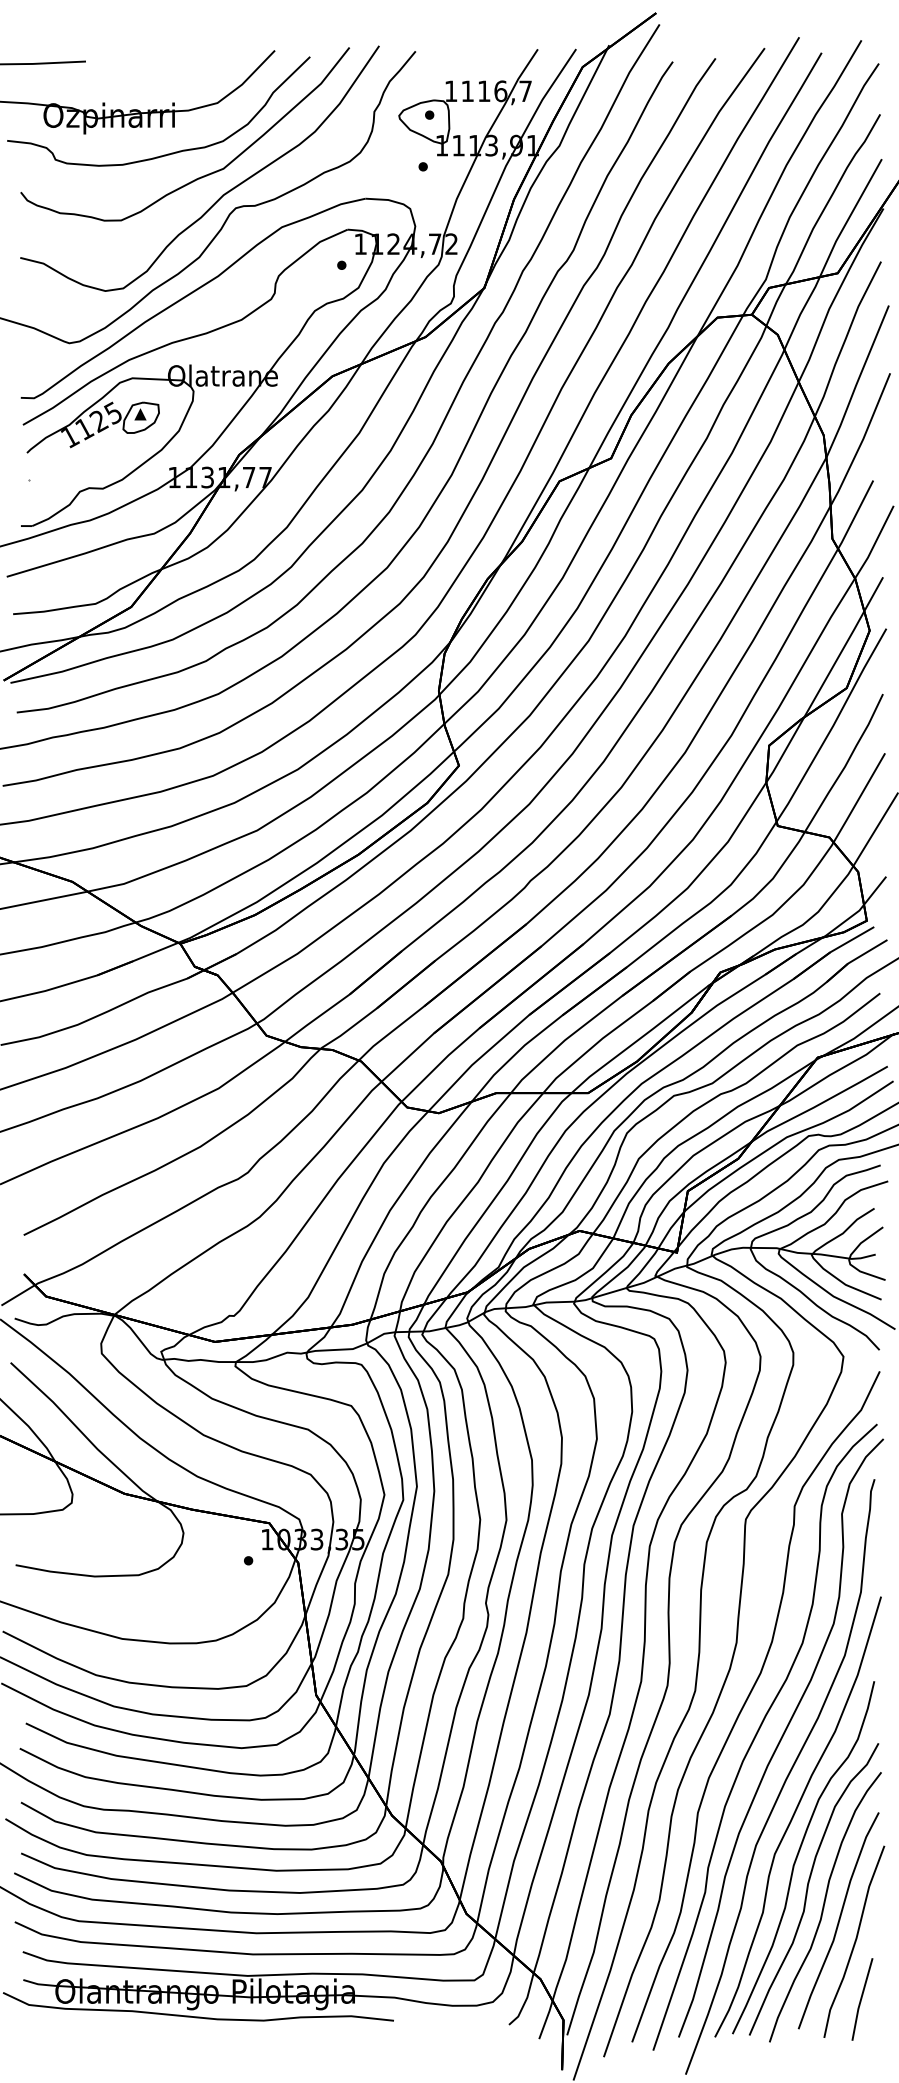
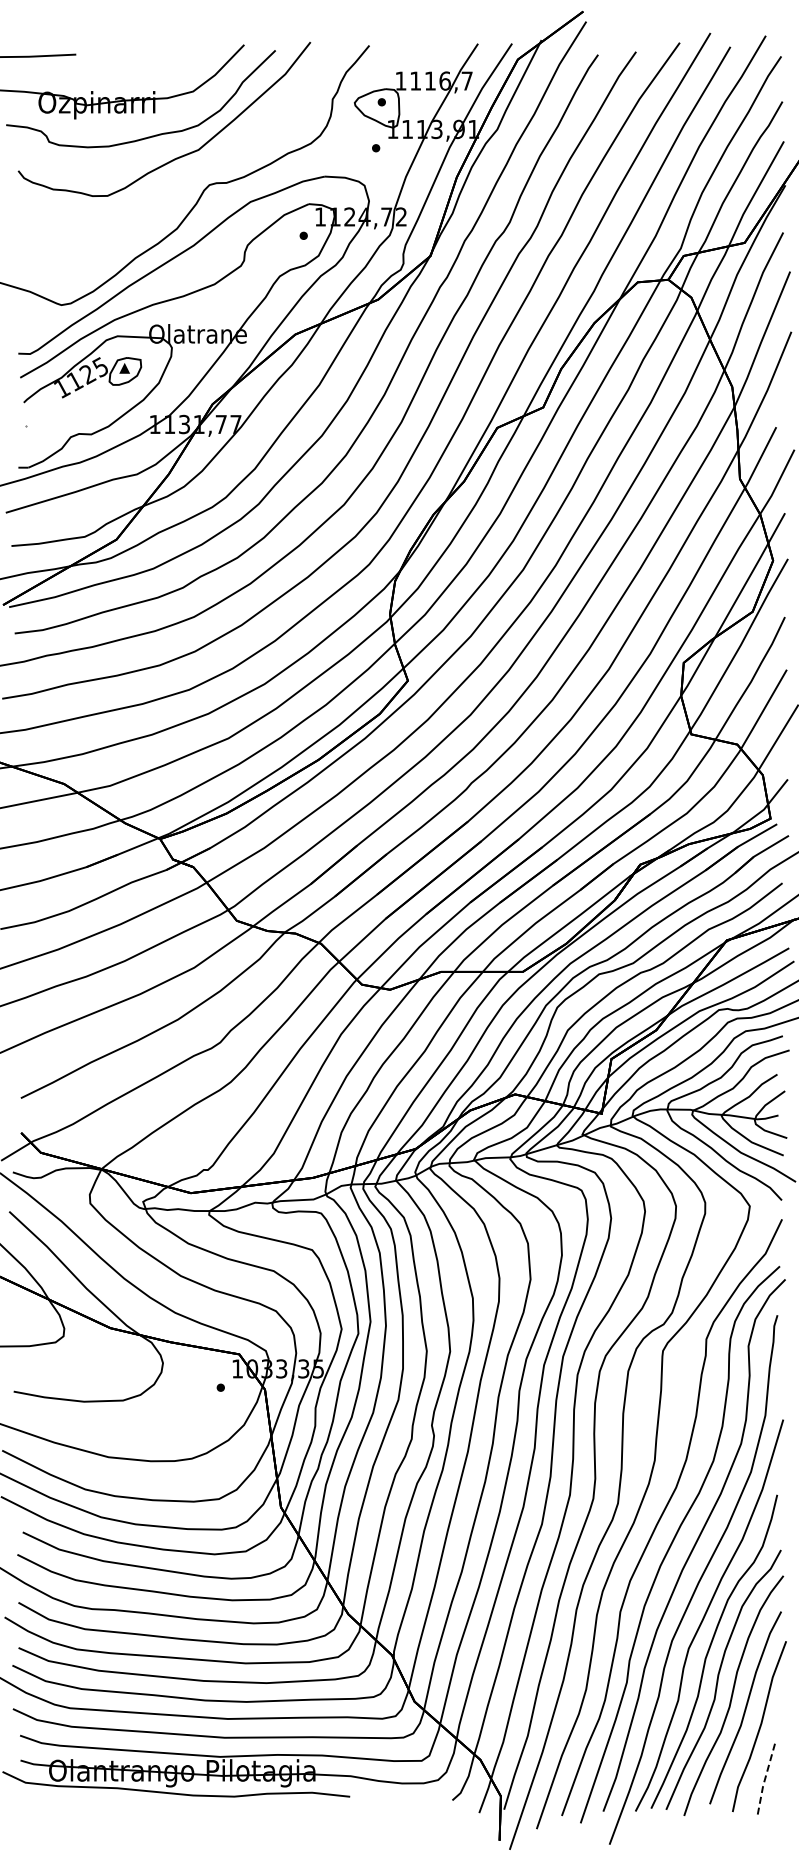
curve: (224, 192) -> (199, 171), removed
line: (861, 1999) -> (765, 1777), solid -> dashed

